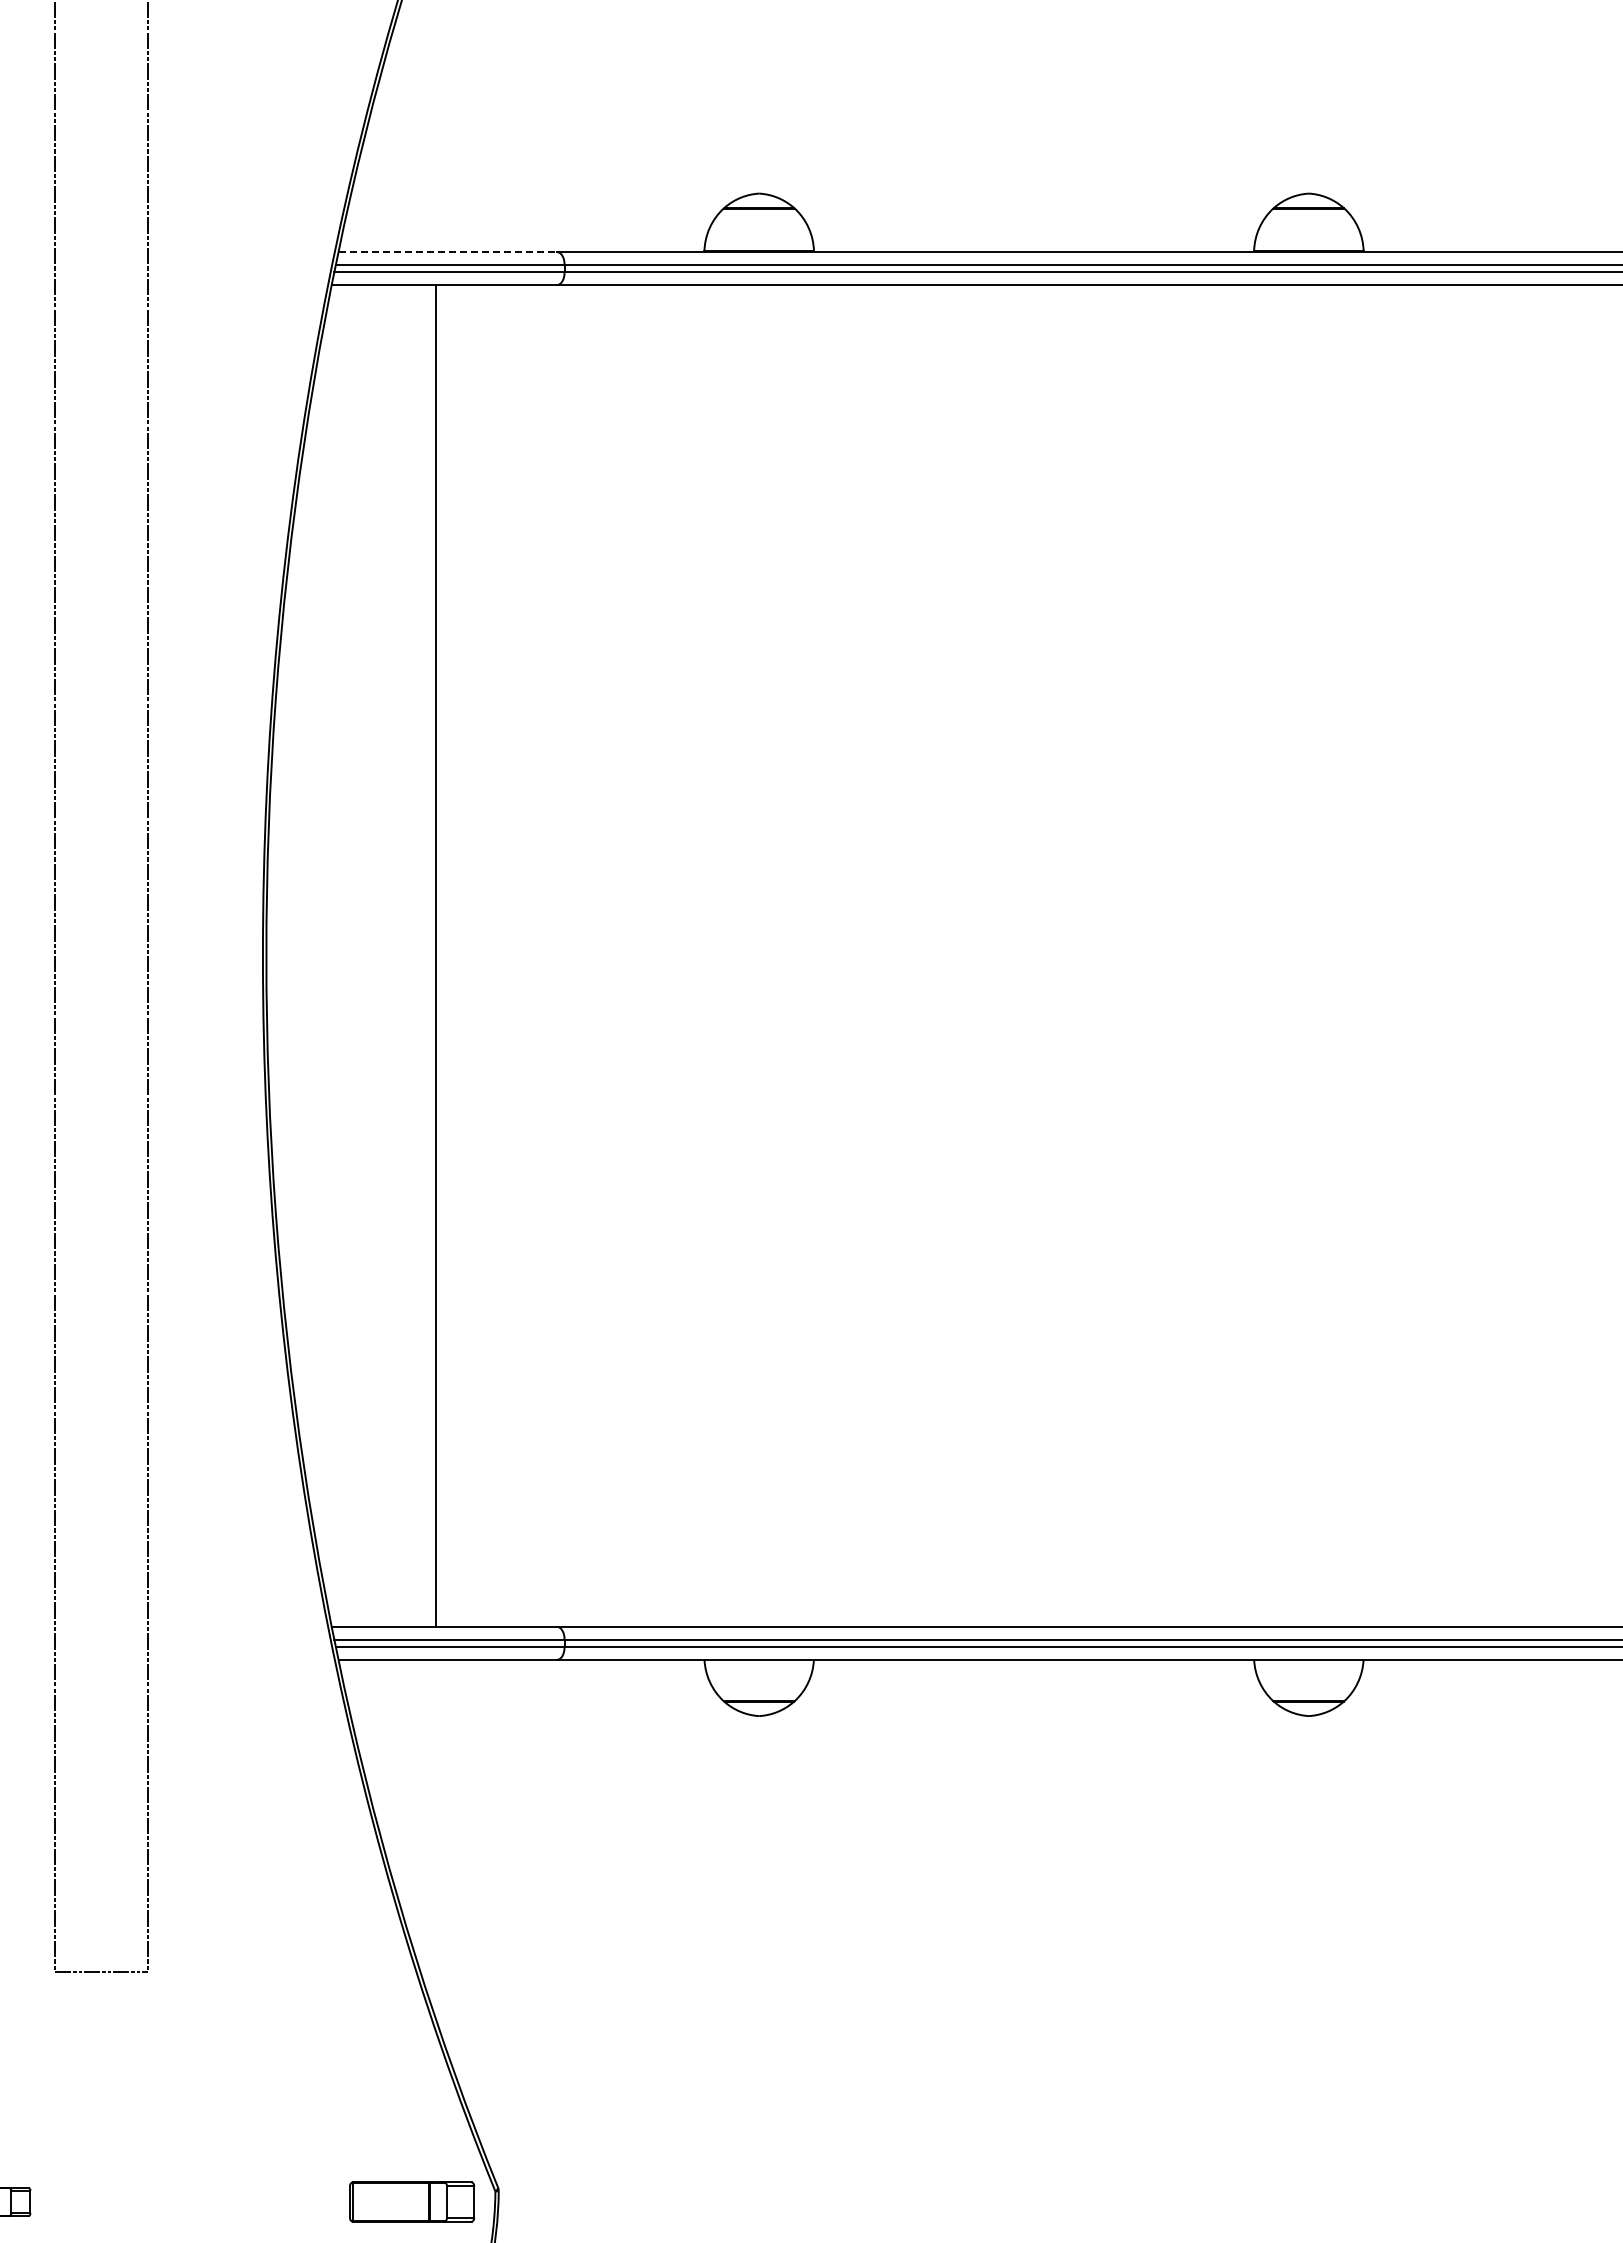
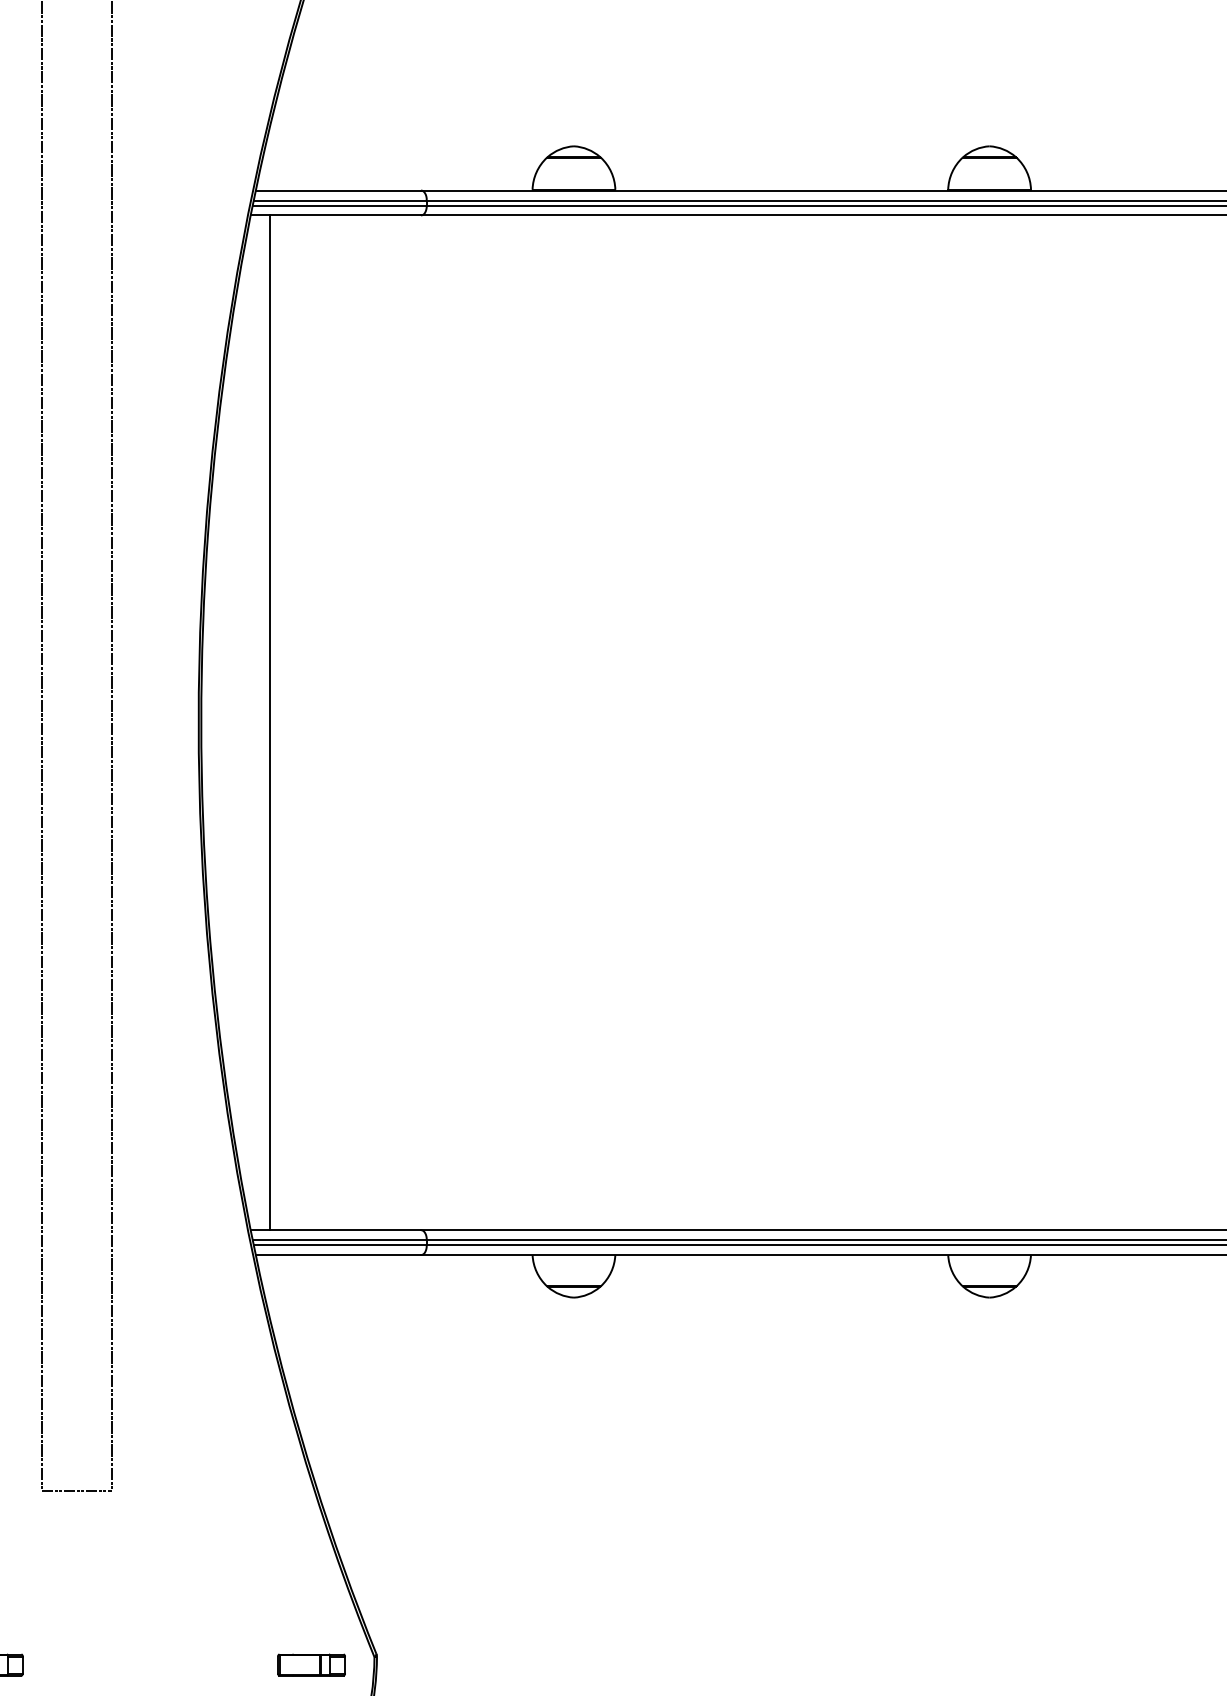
line: (448, 252) -> (338, 190), dashed -> solid
line: (435, 955) -> (269, 722), moved
part: (412, 2201) -> (311, 1664), size x0.71

